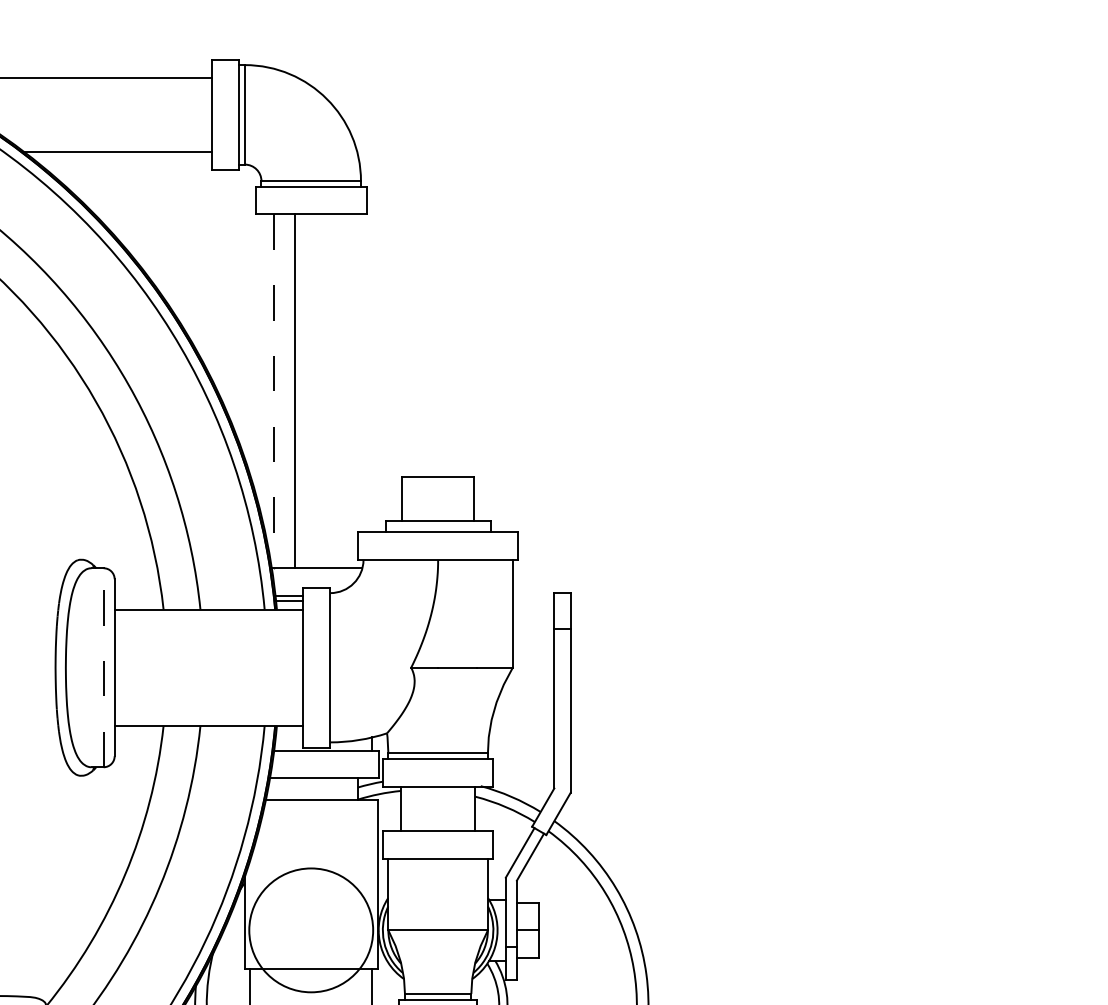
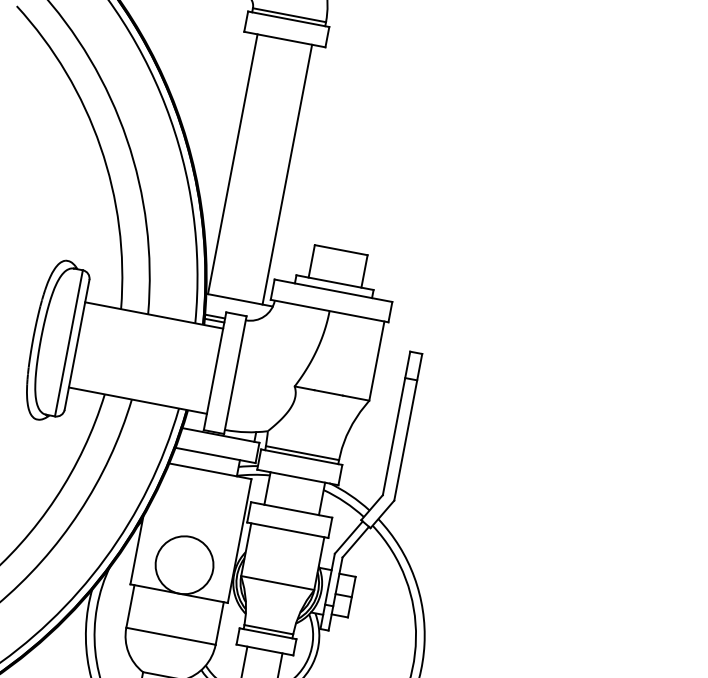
line: (274, 391) -> (233, 164), dashed -> solid
line: (295, 391) -> (287, 174), moved
line: (103, 667) -> (68, 343), dashed -> solid
circle: (310, 930) -> (184, 565), size x0.62

